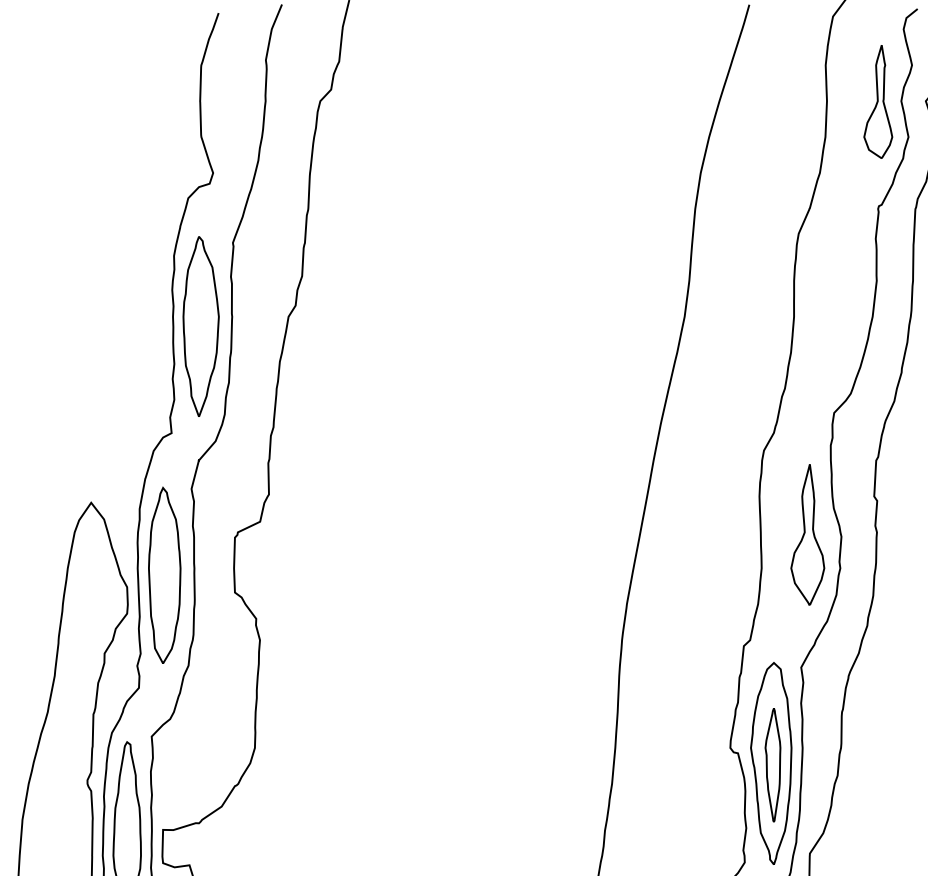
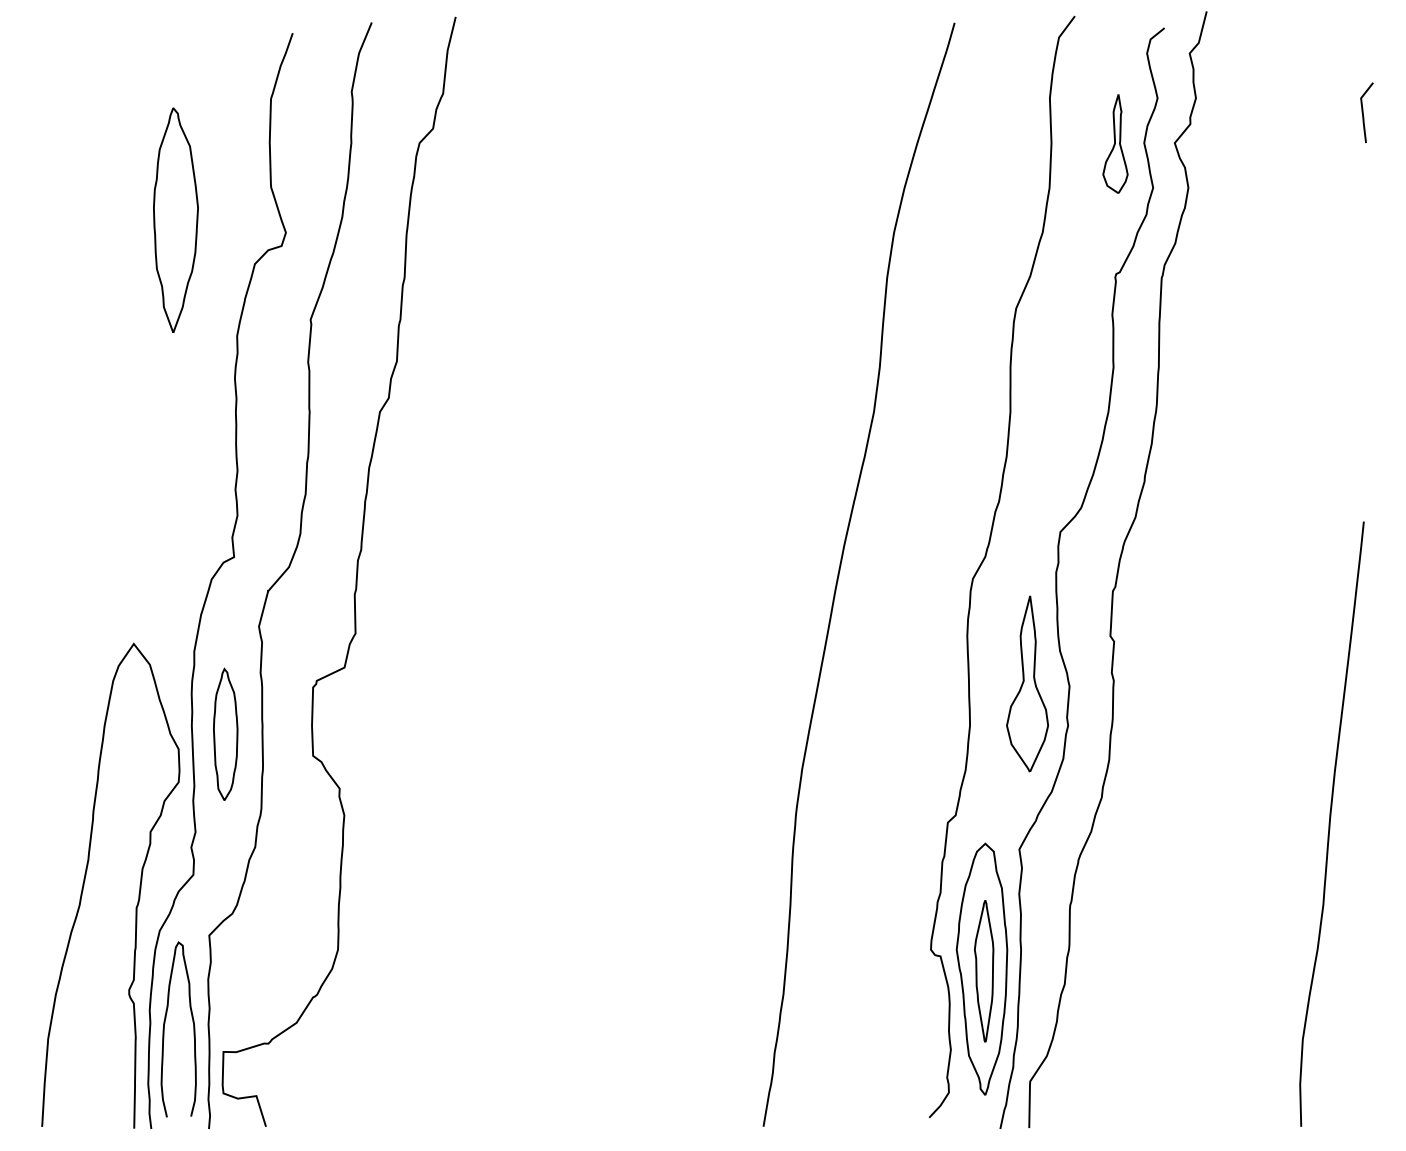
part: (878, 101) -> (1115, 143), size x0.7
part: (200, 326) -> (175, 219), moved
part: (164, 575) -> (225, 734), size x0.6

